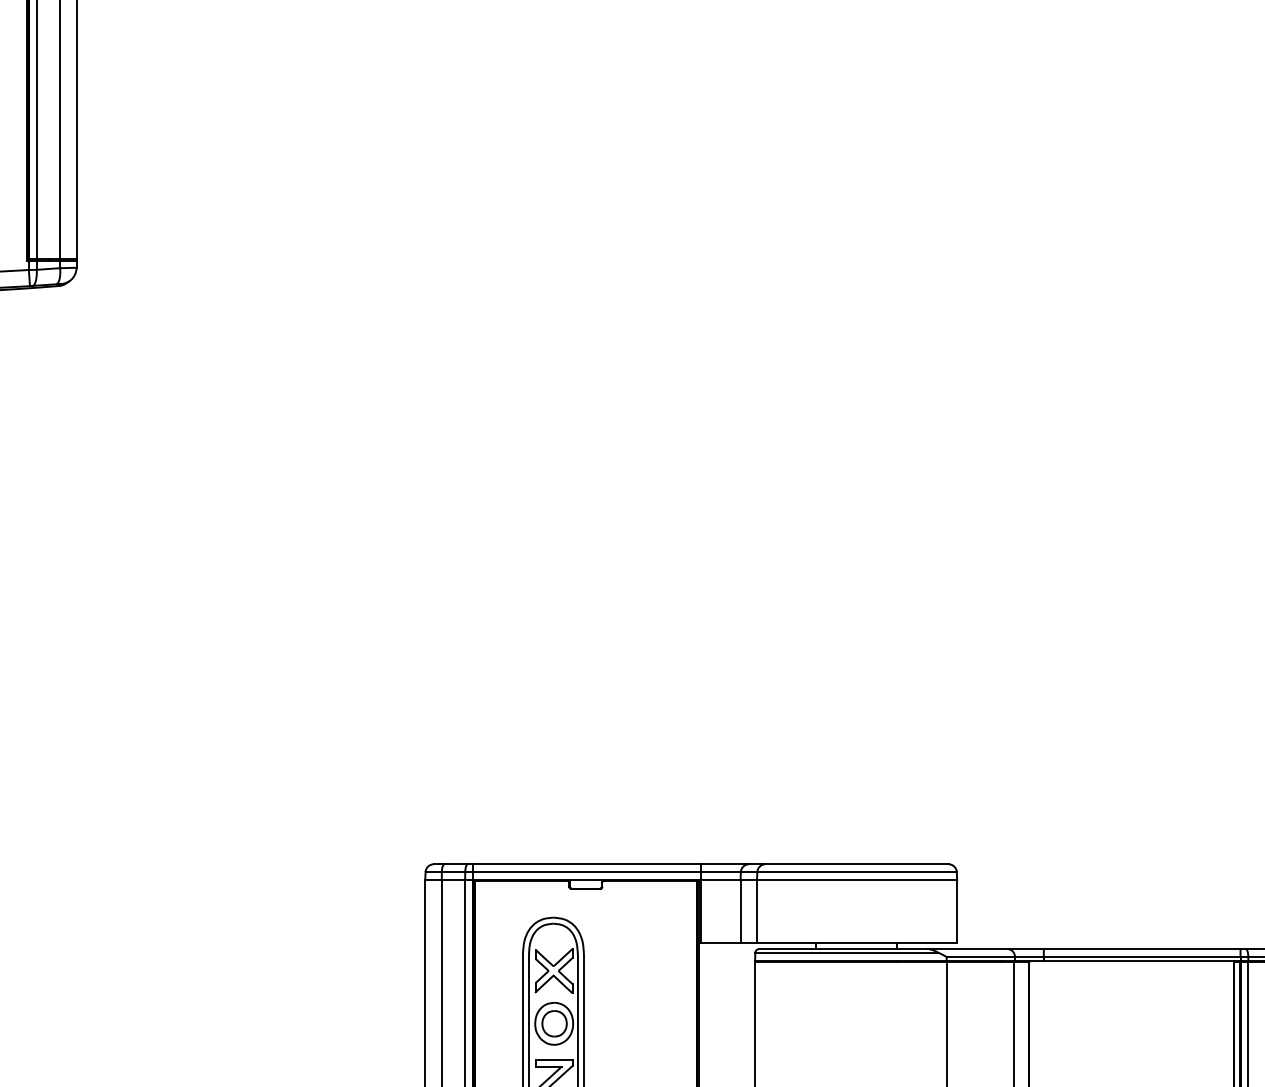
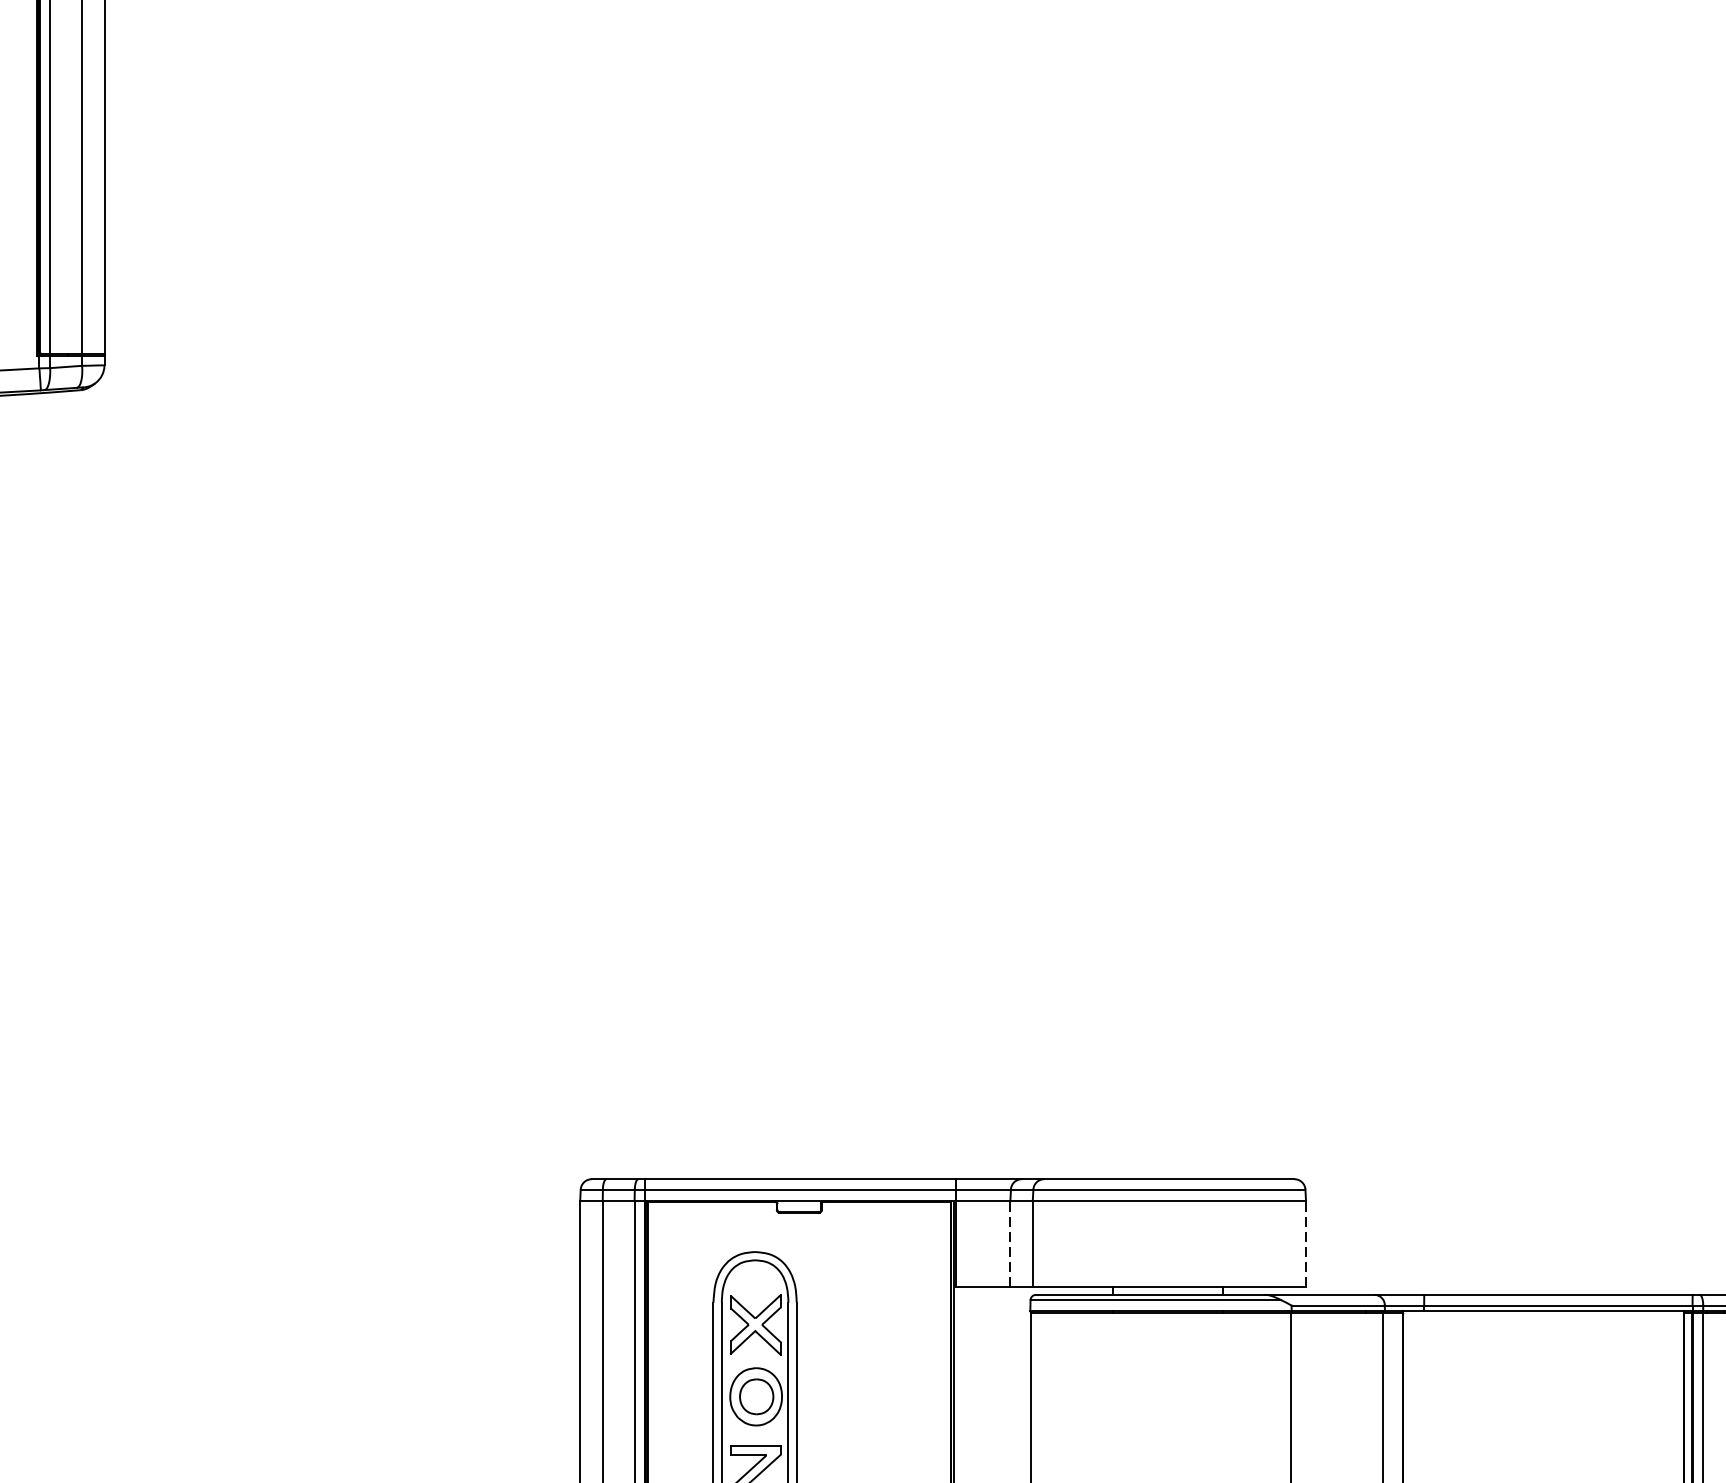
line: (740, 911) -> (1010, 1243), solid -> dashed
line: (957, 911) -> (1306, 1243), solid -> dashed

